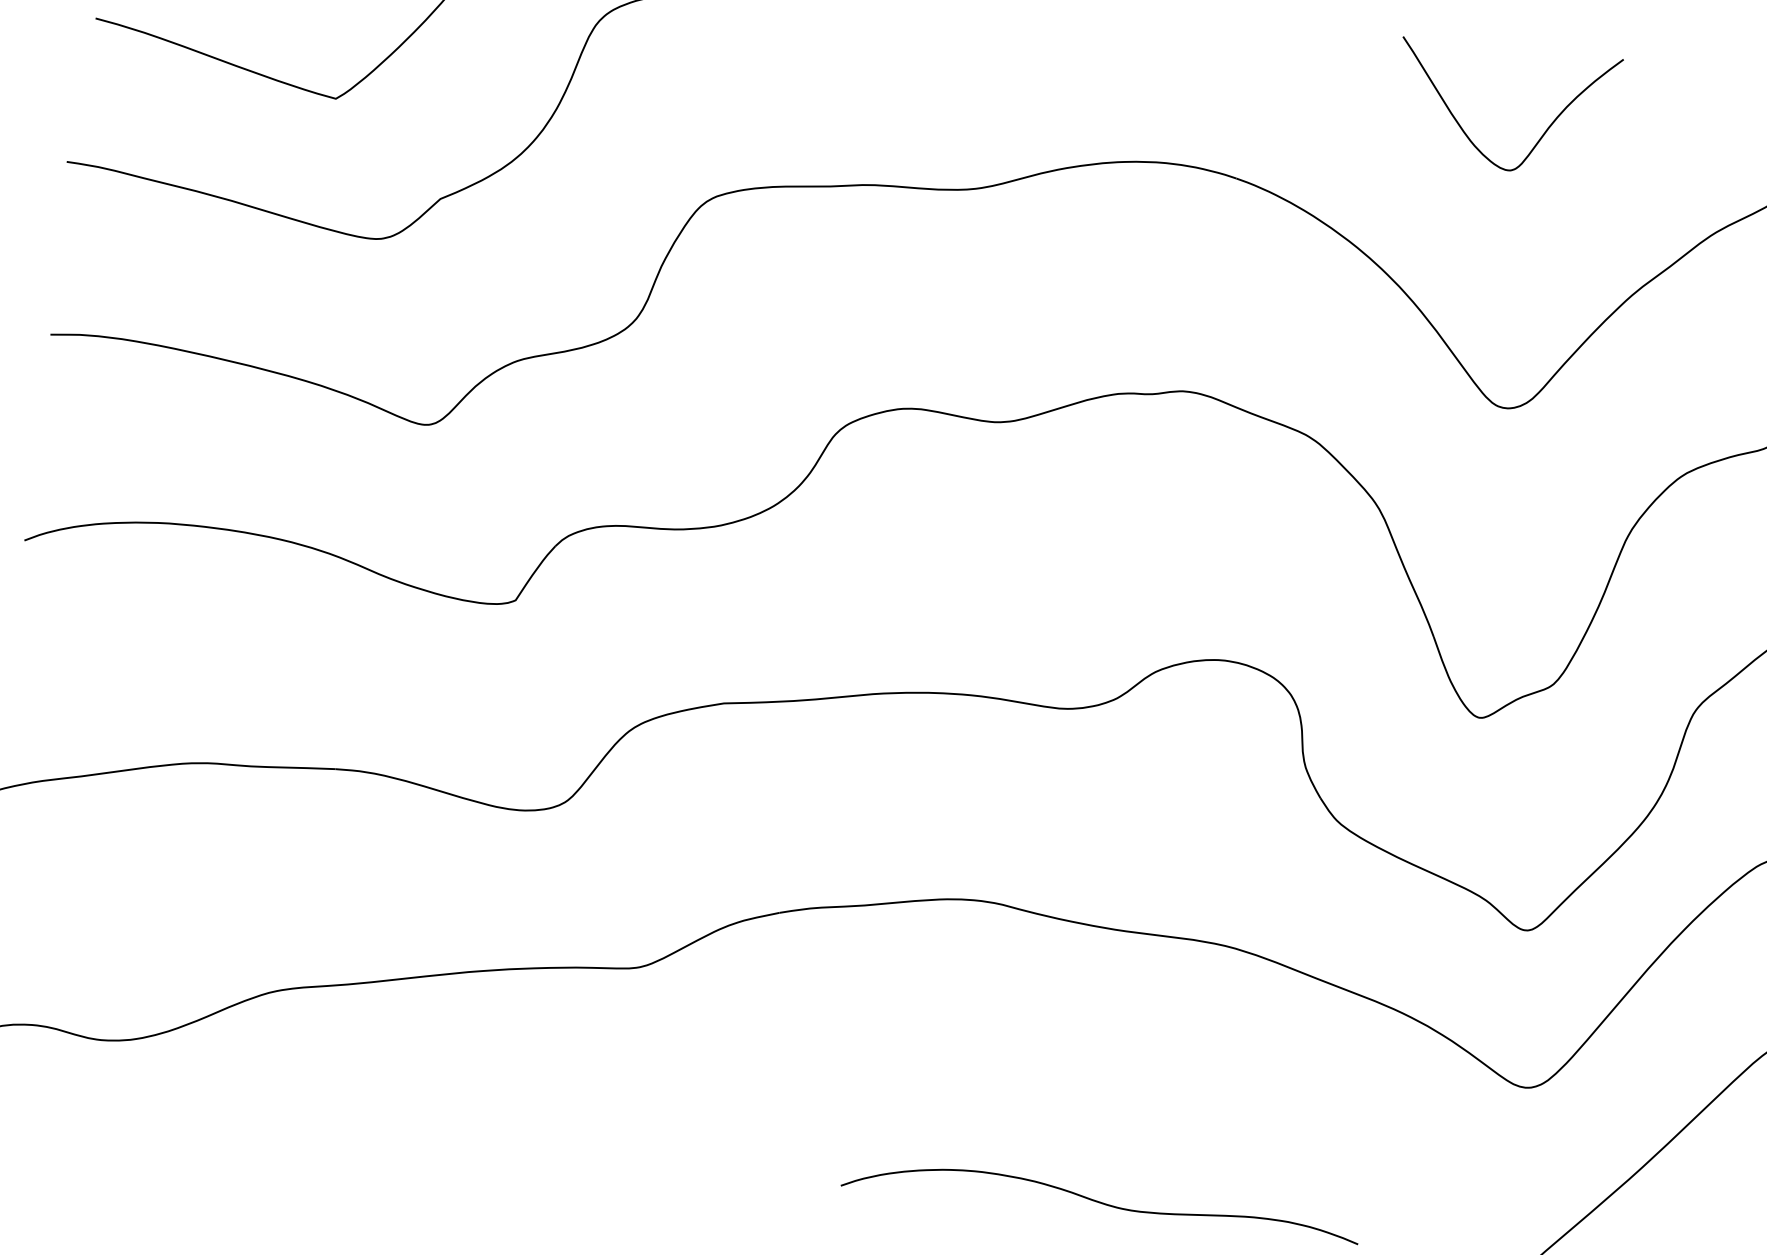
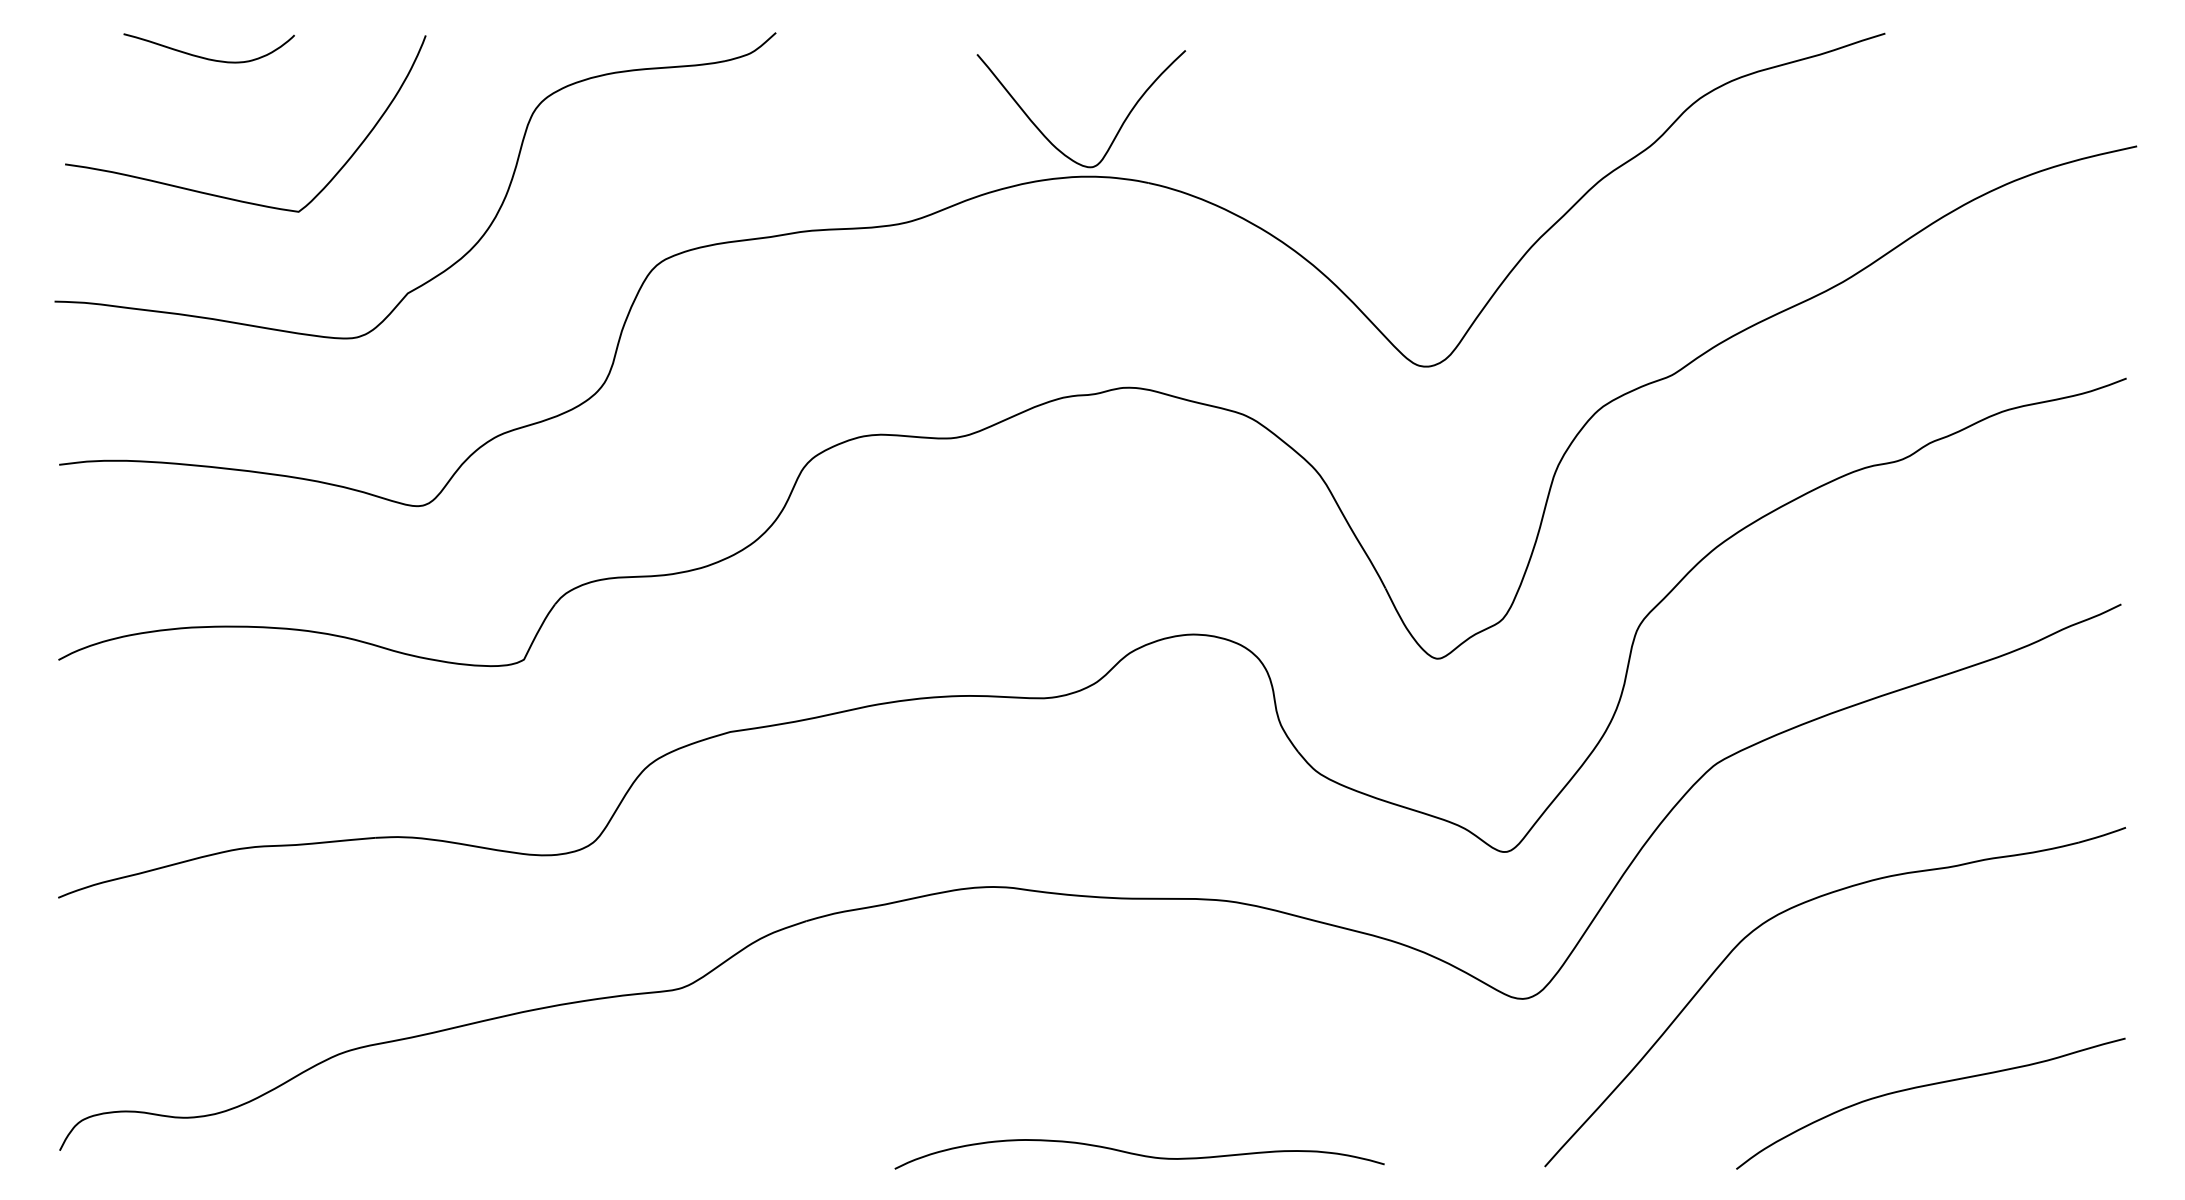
curve: (1542, 134) -> (1118, 129), moved

